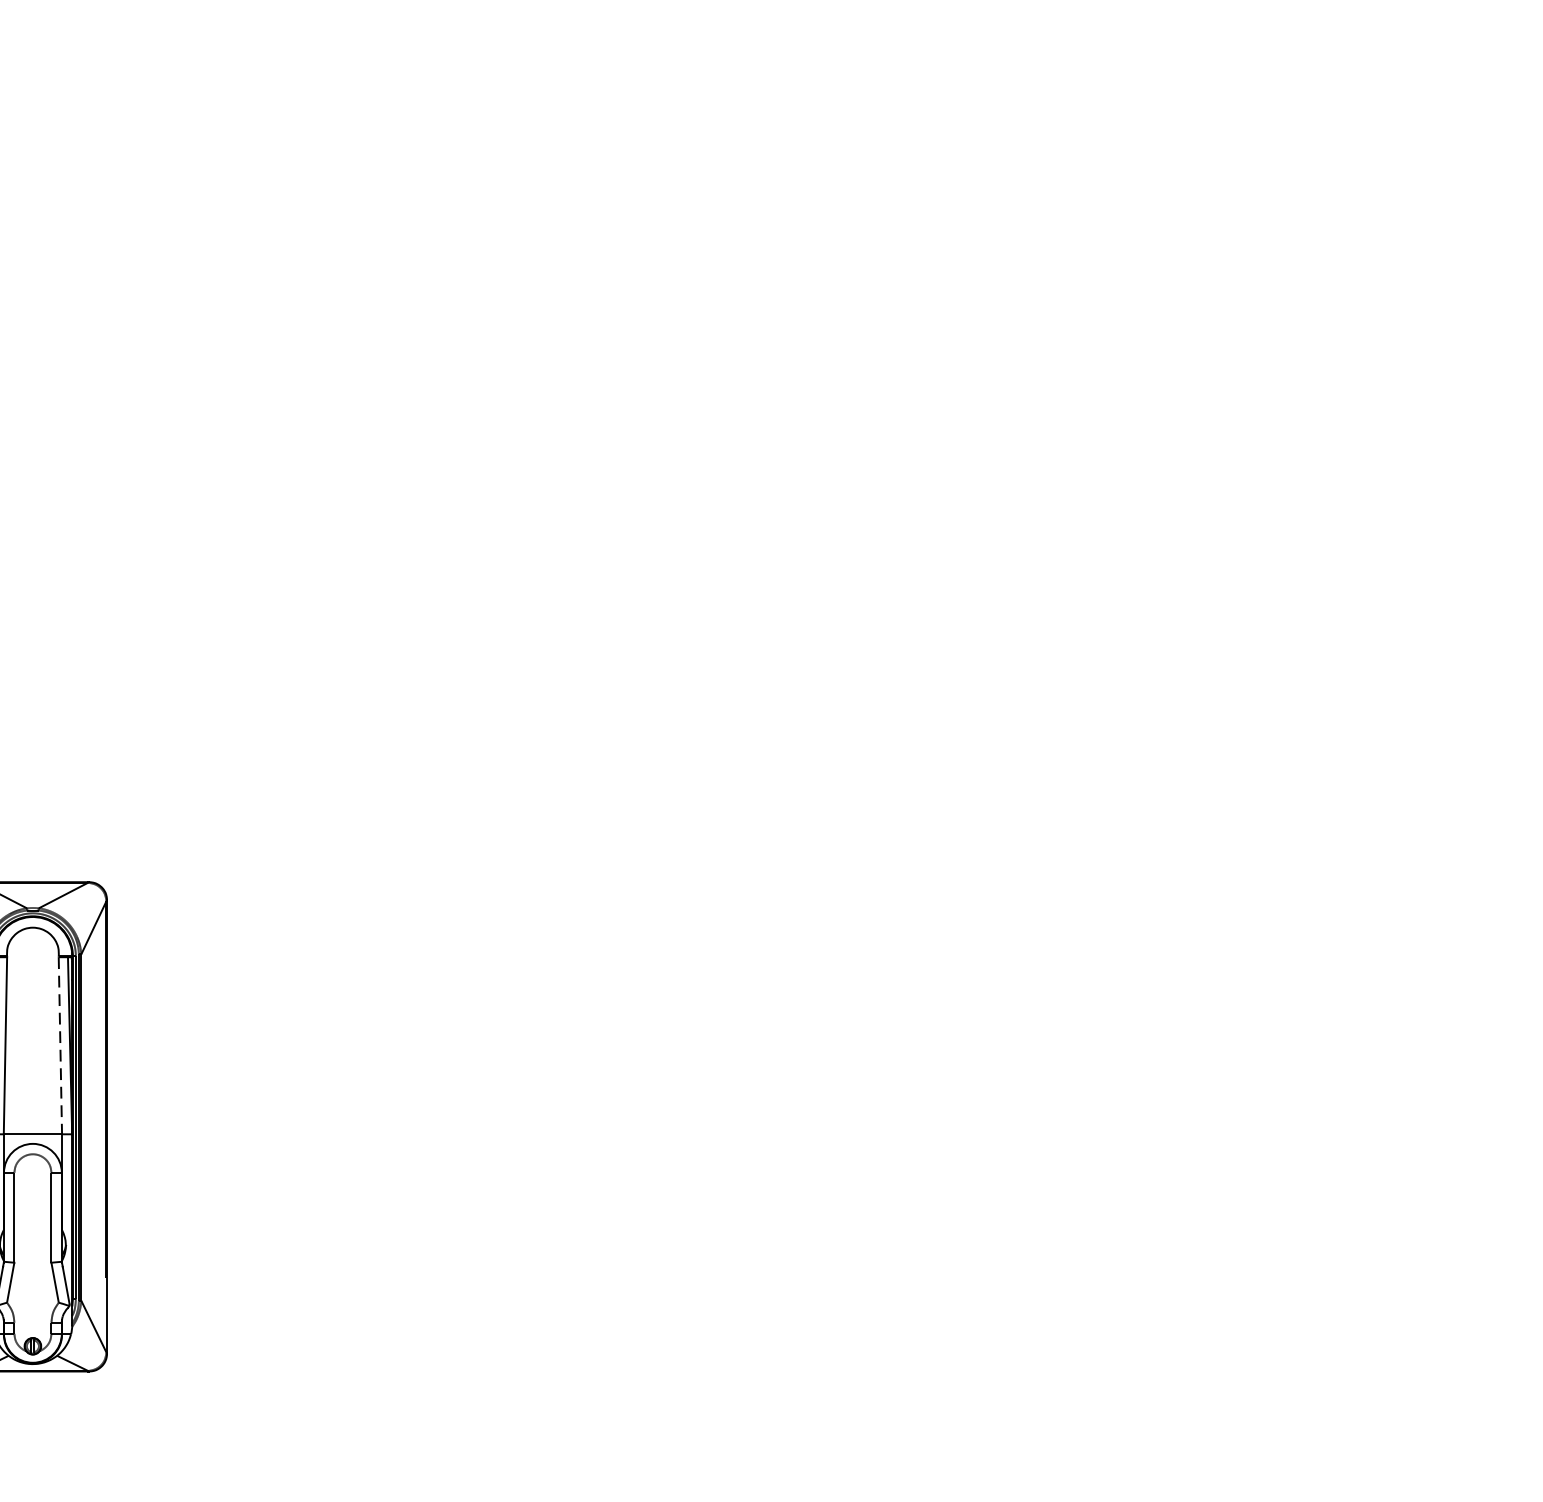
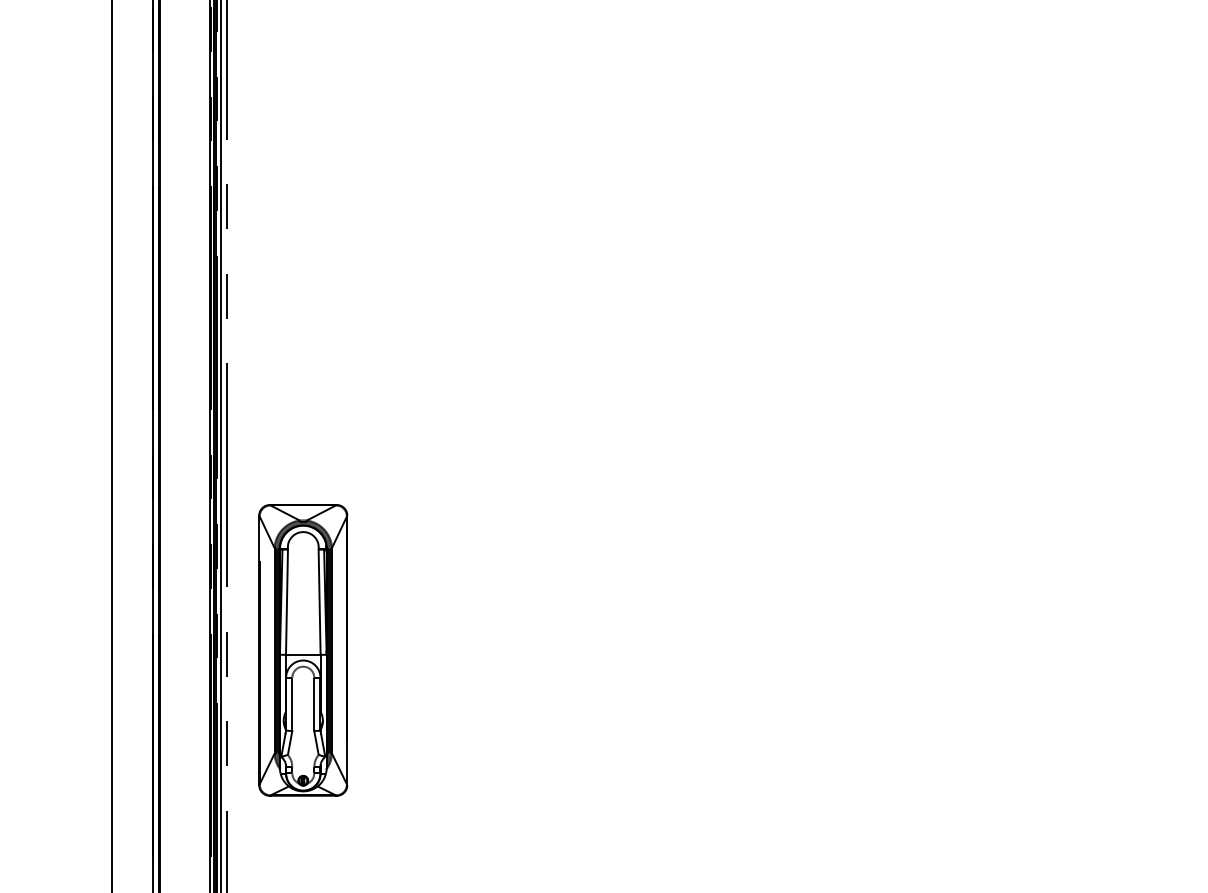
line: (60, 1046) -> (319, 602), dashed -> solid

